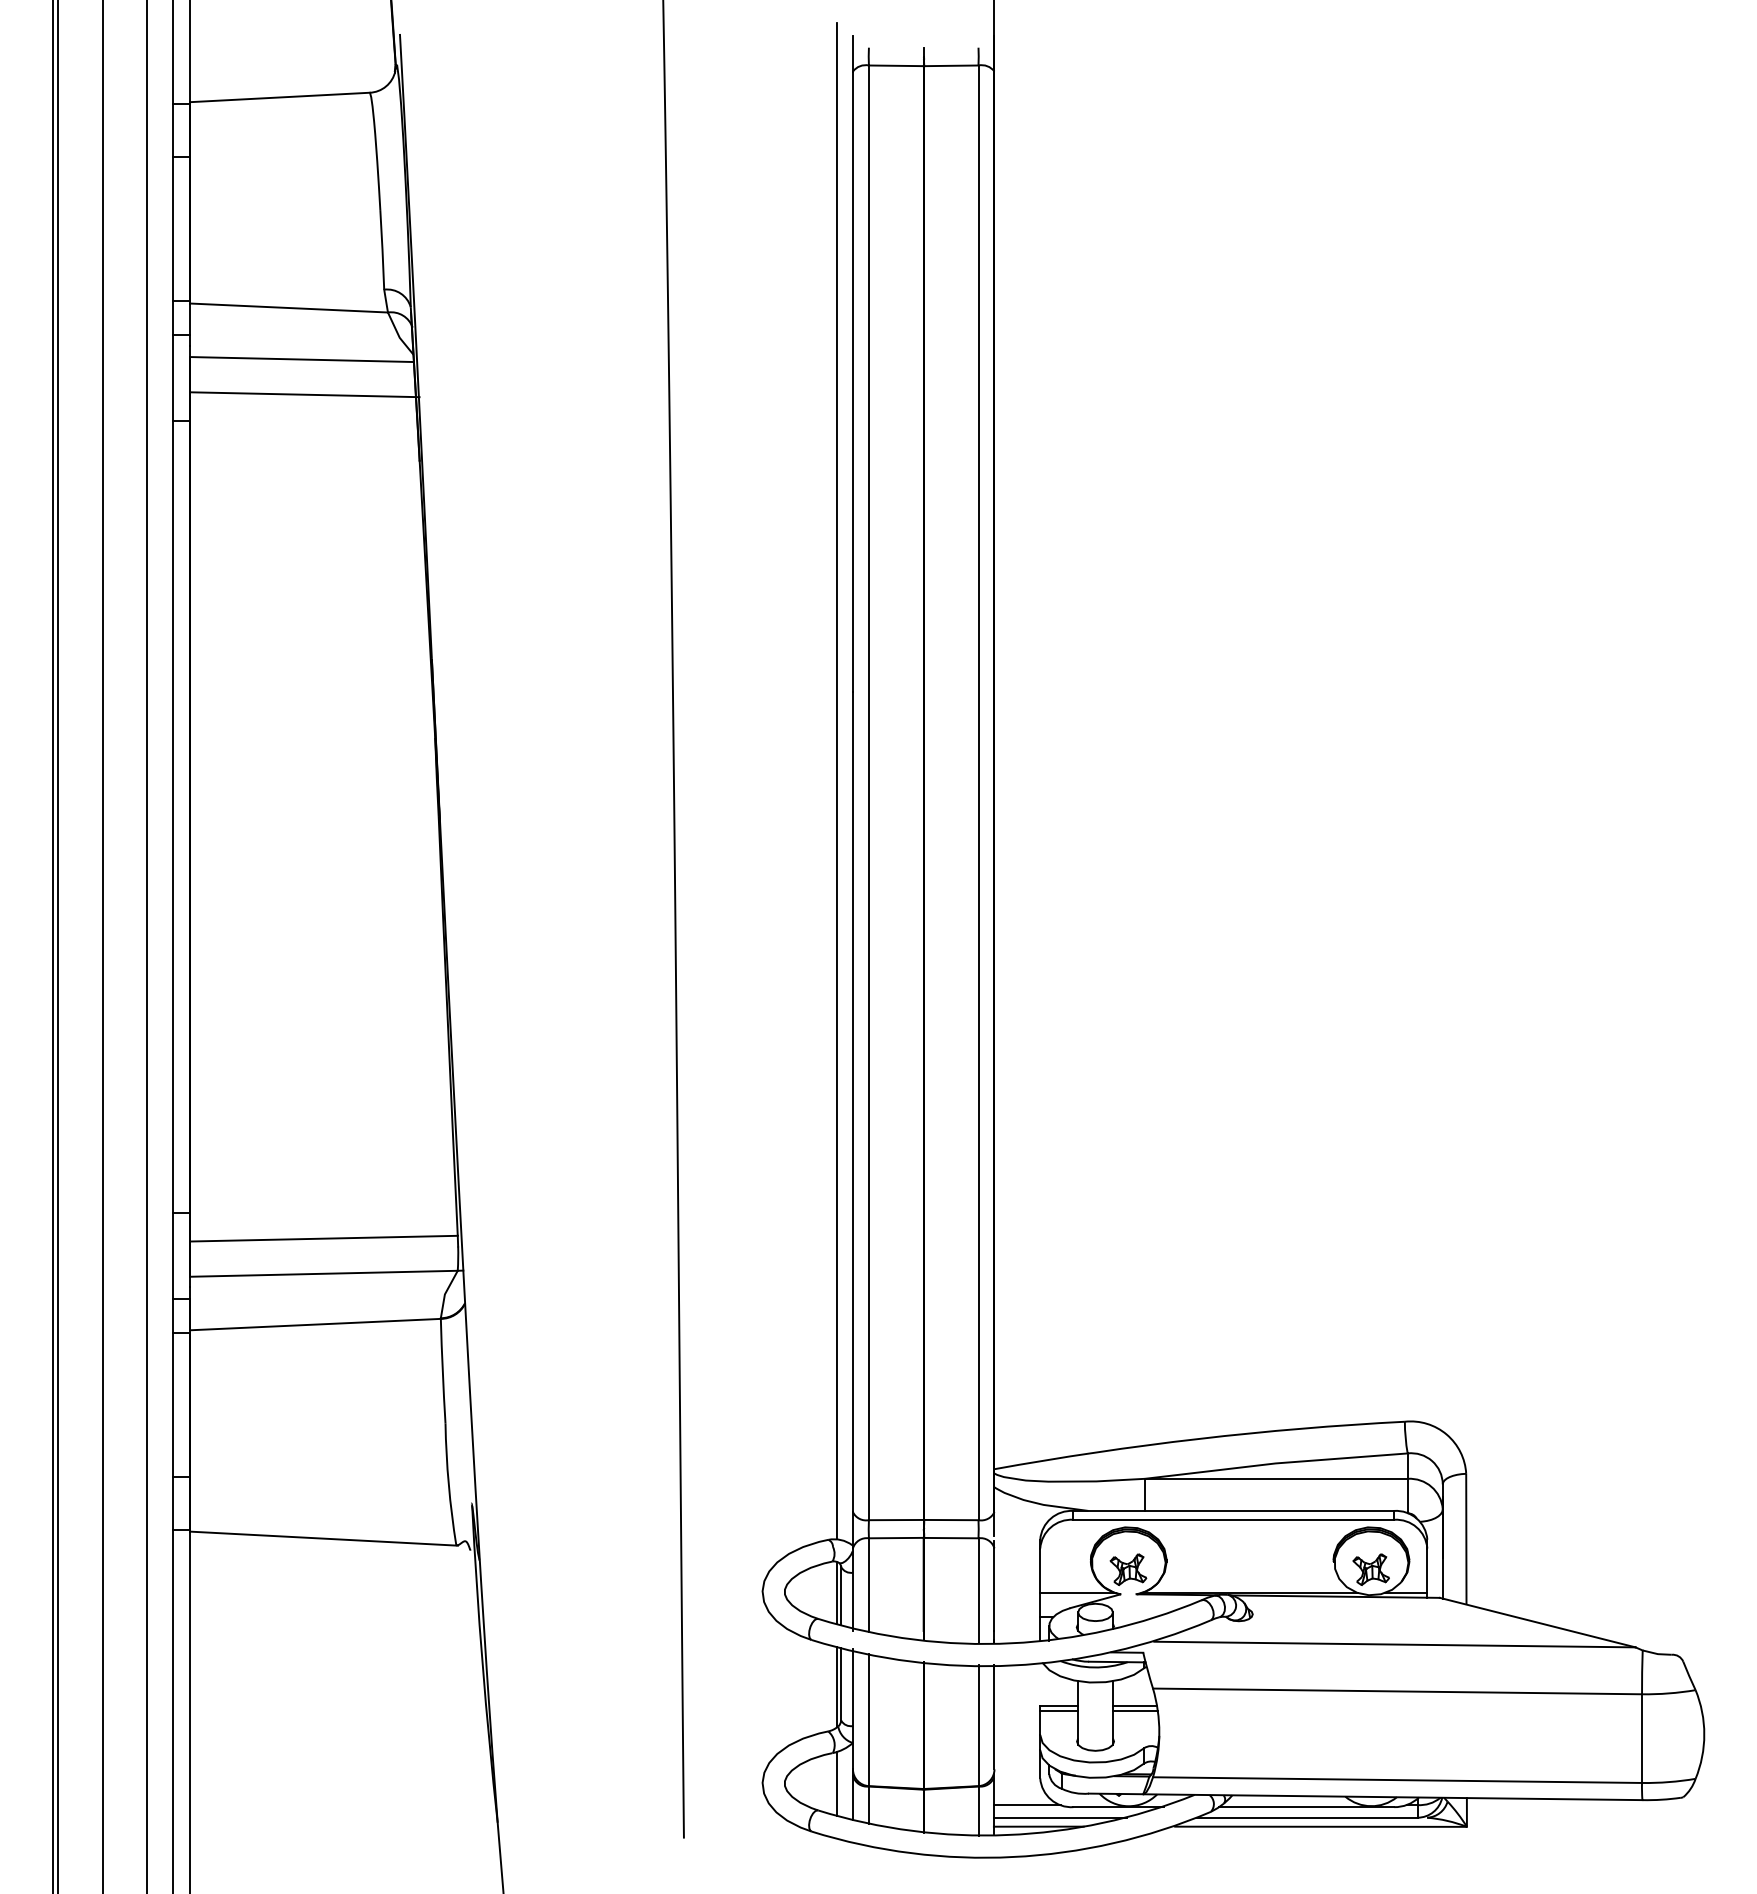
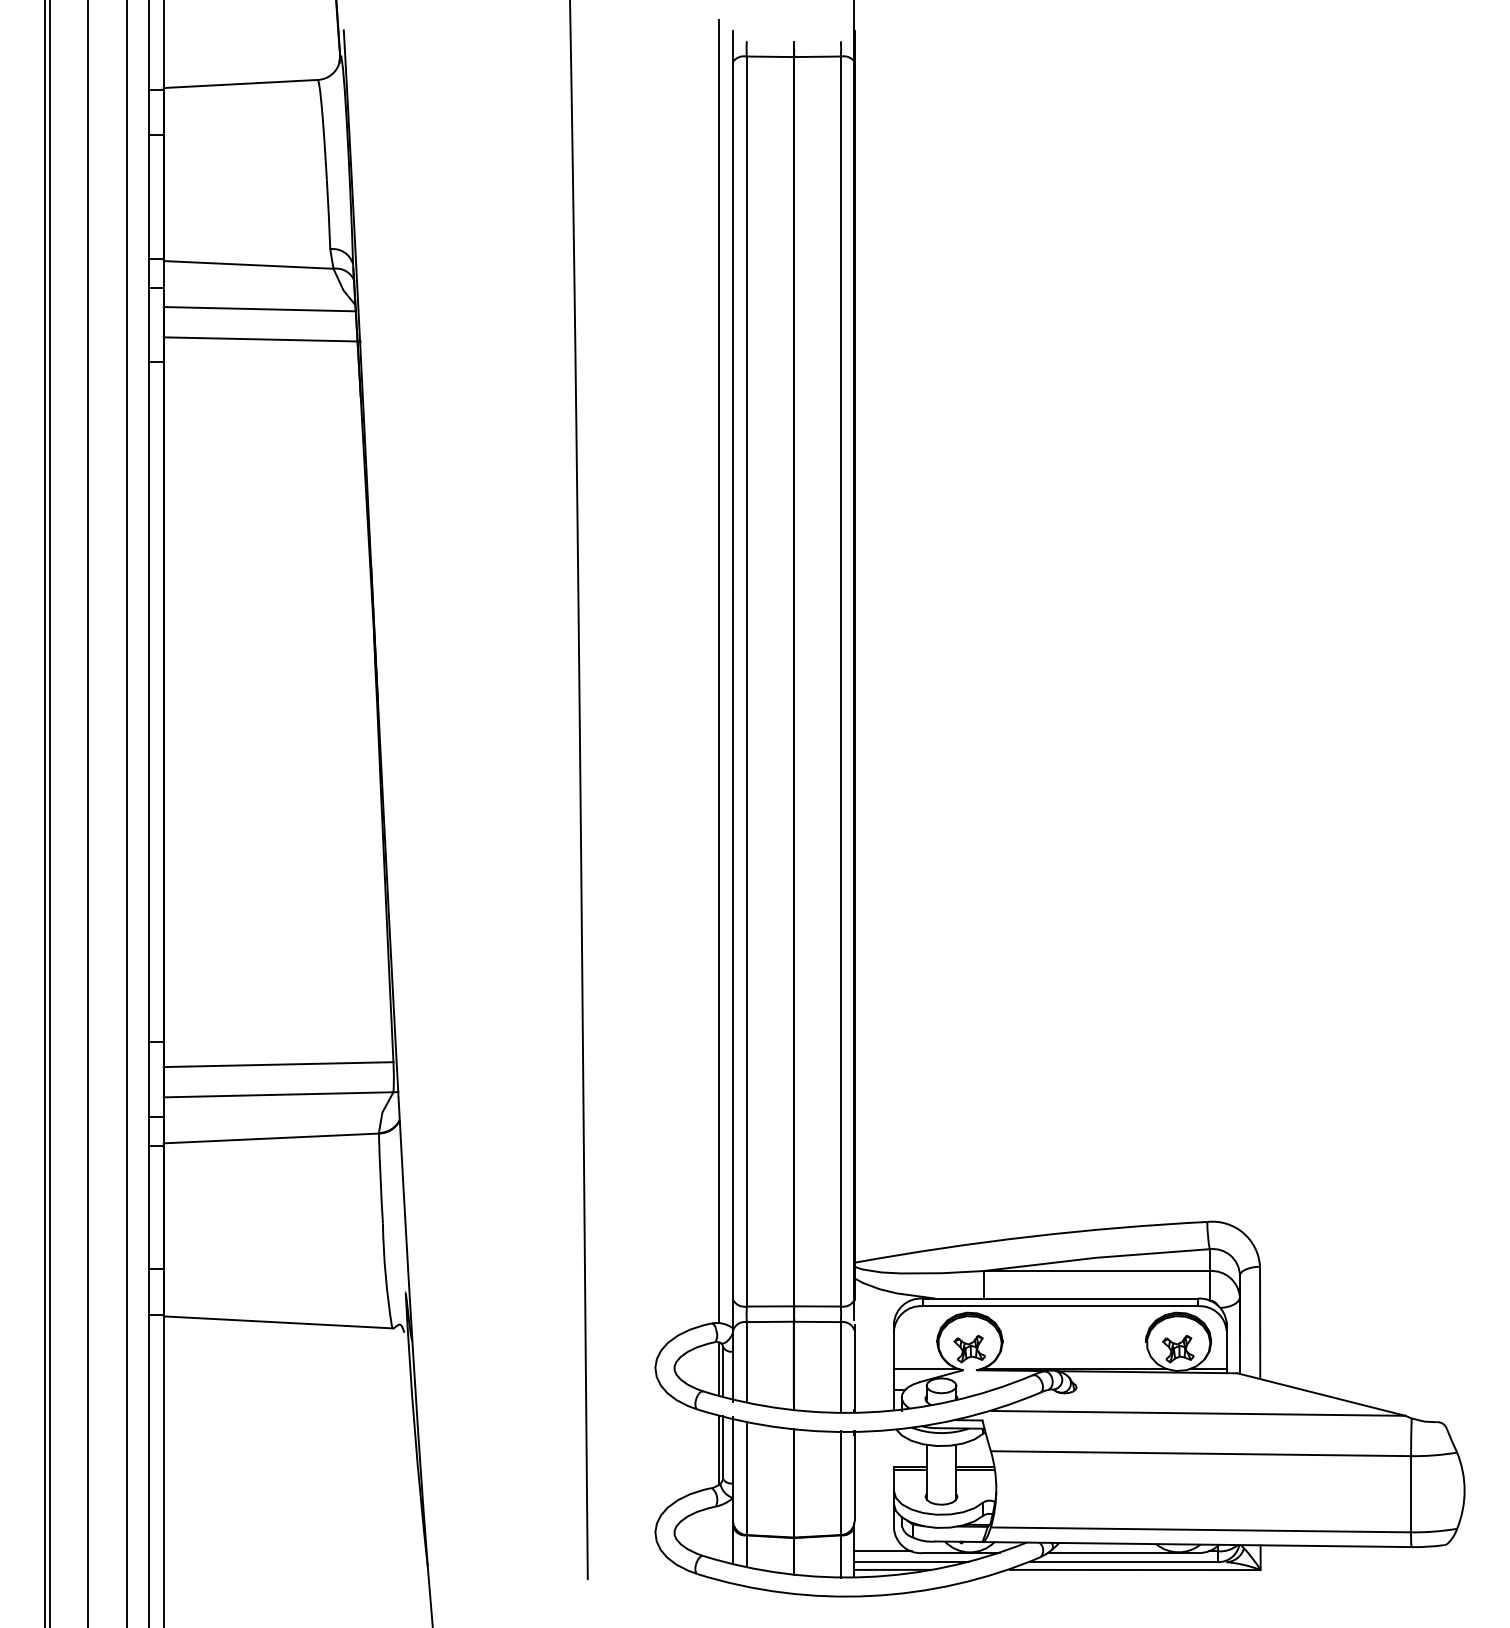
line: (836, 1783) -> (718, 1532), removed

